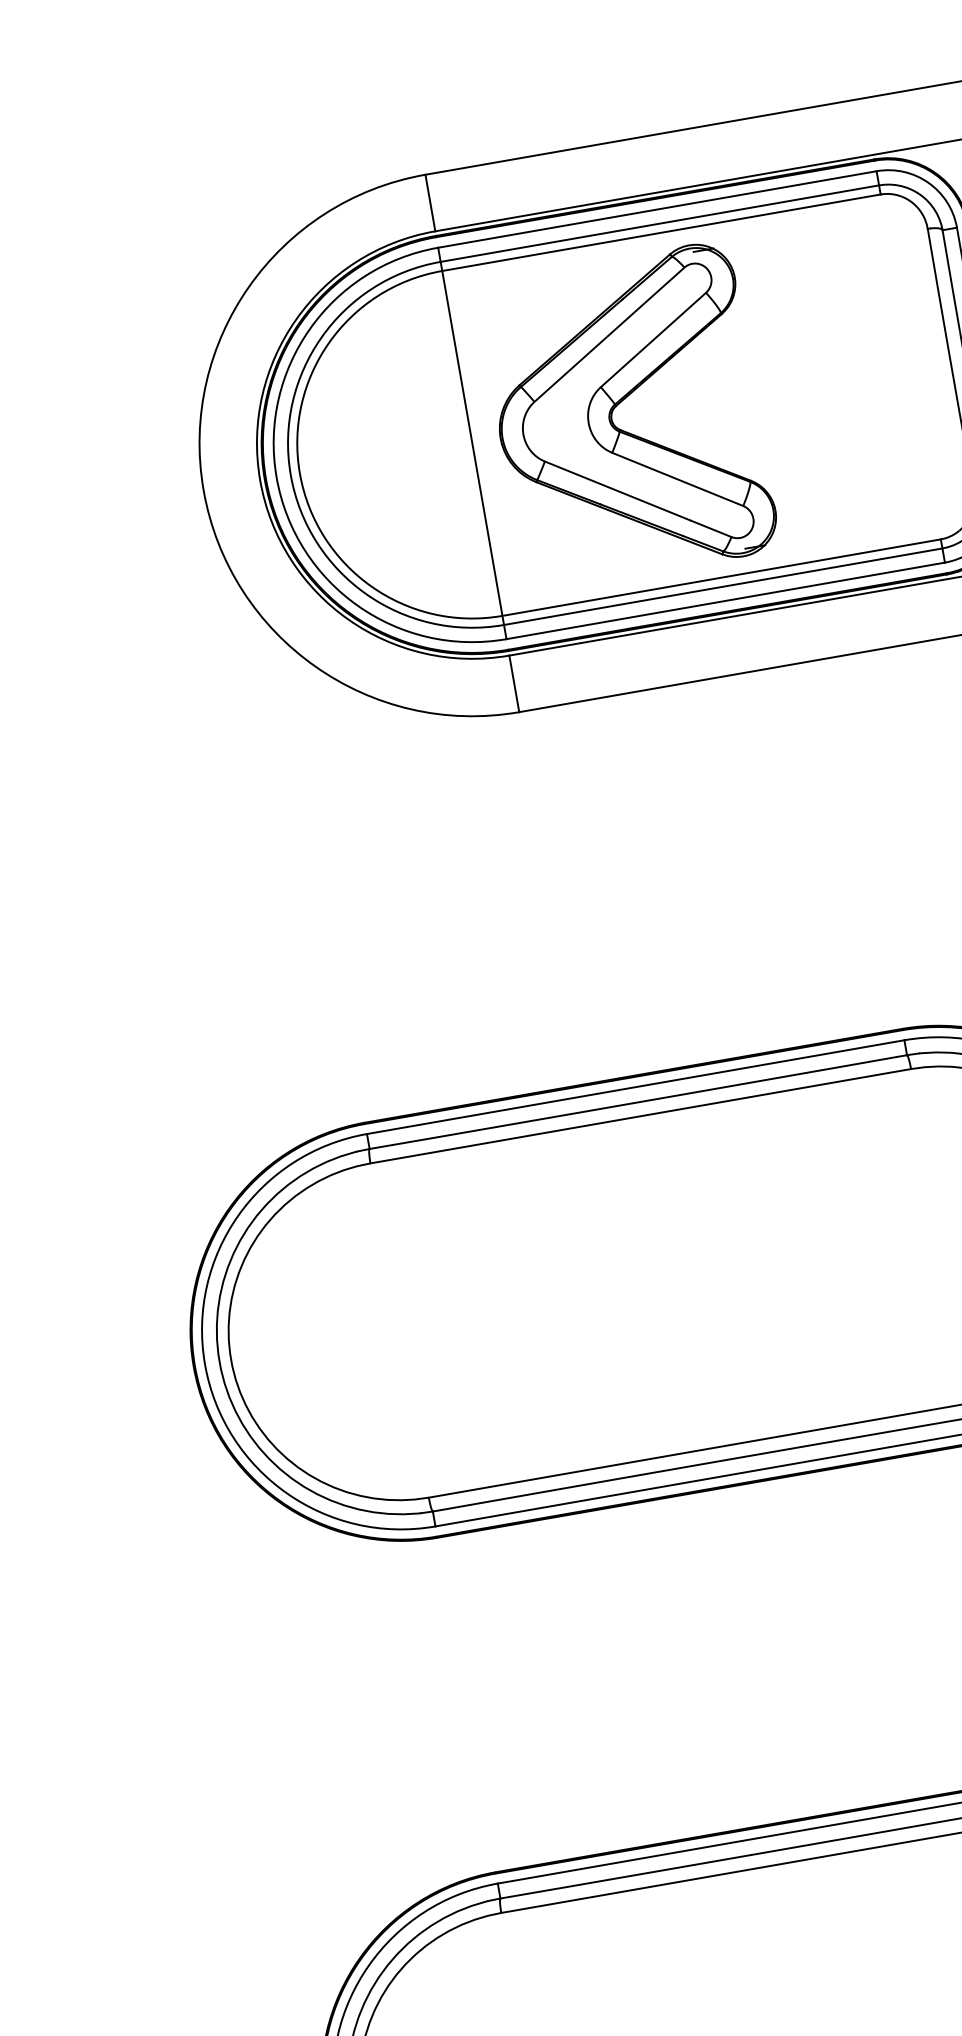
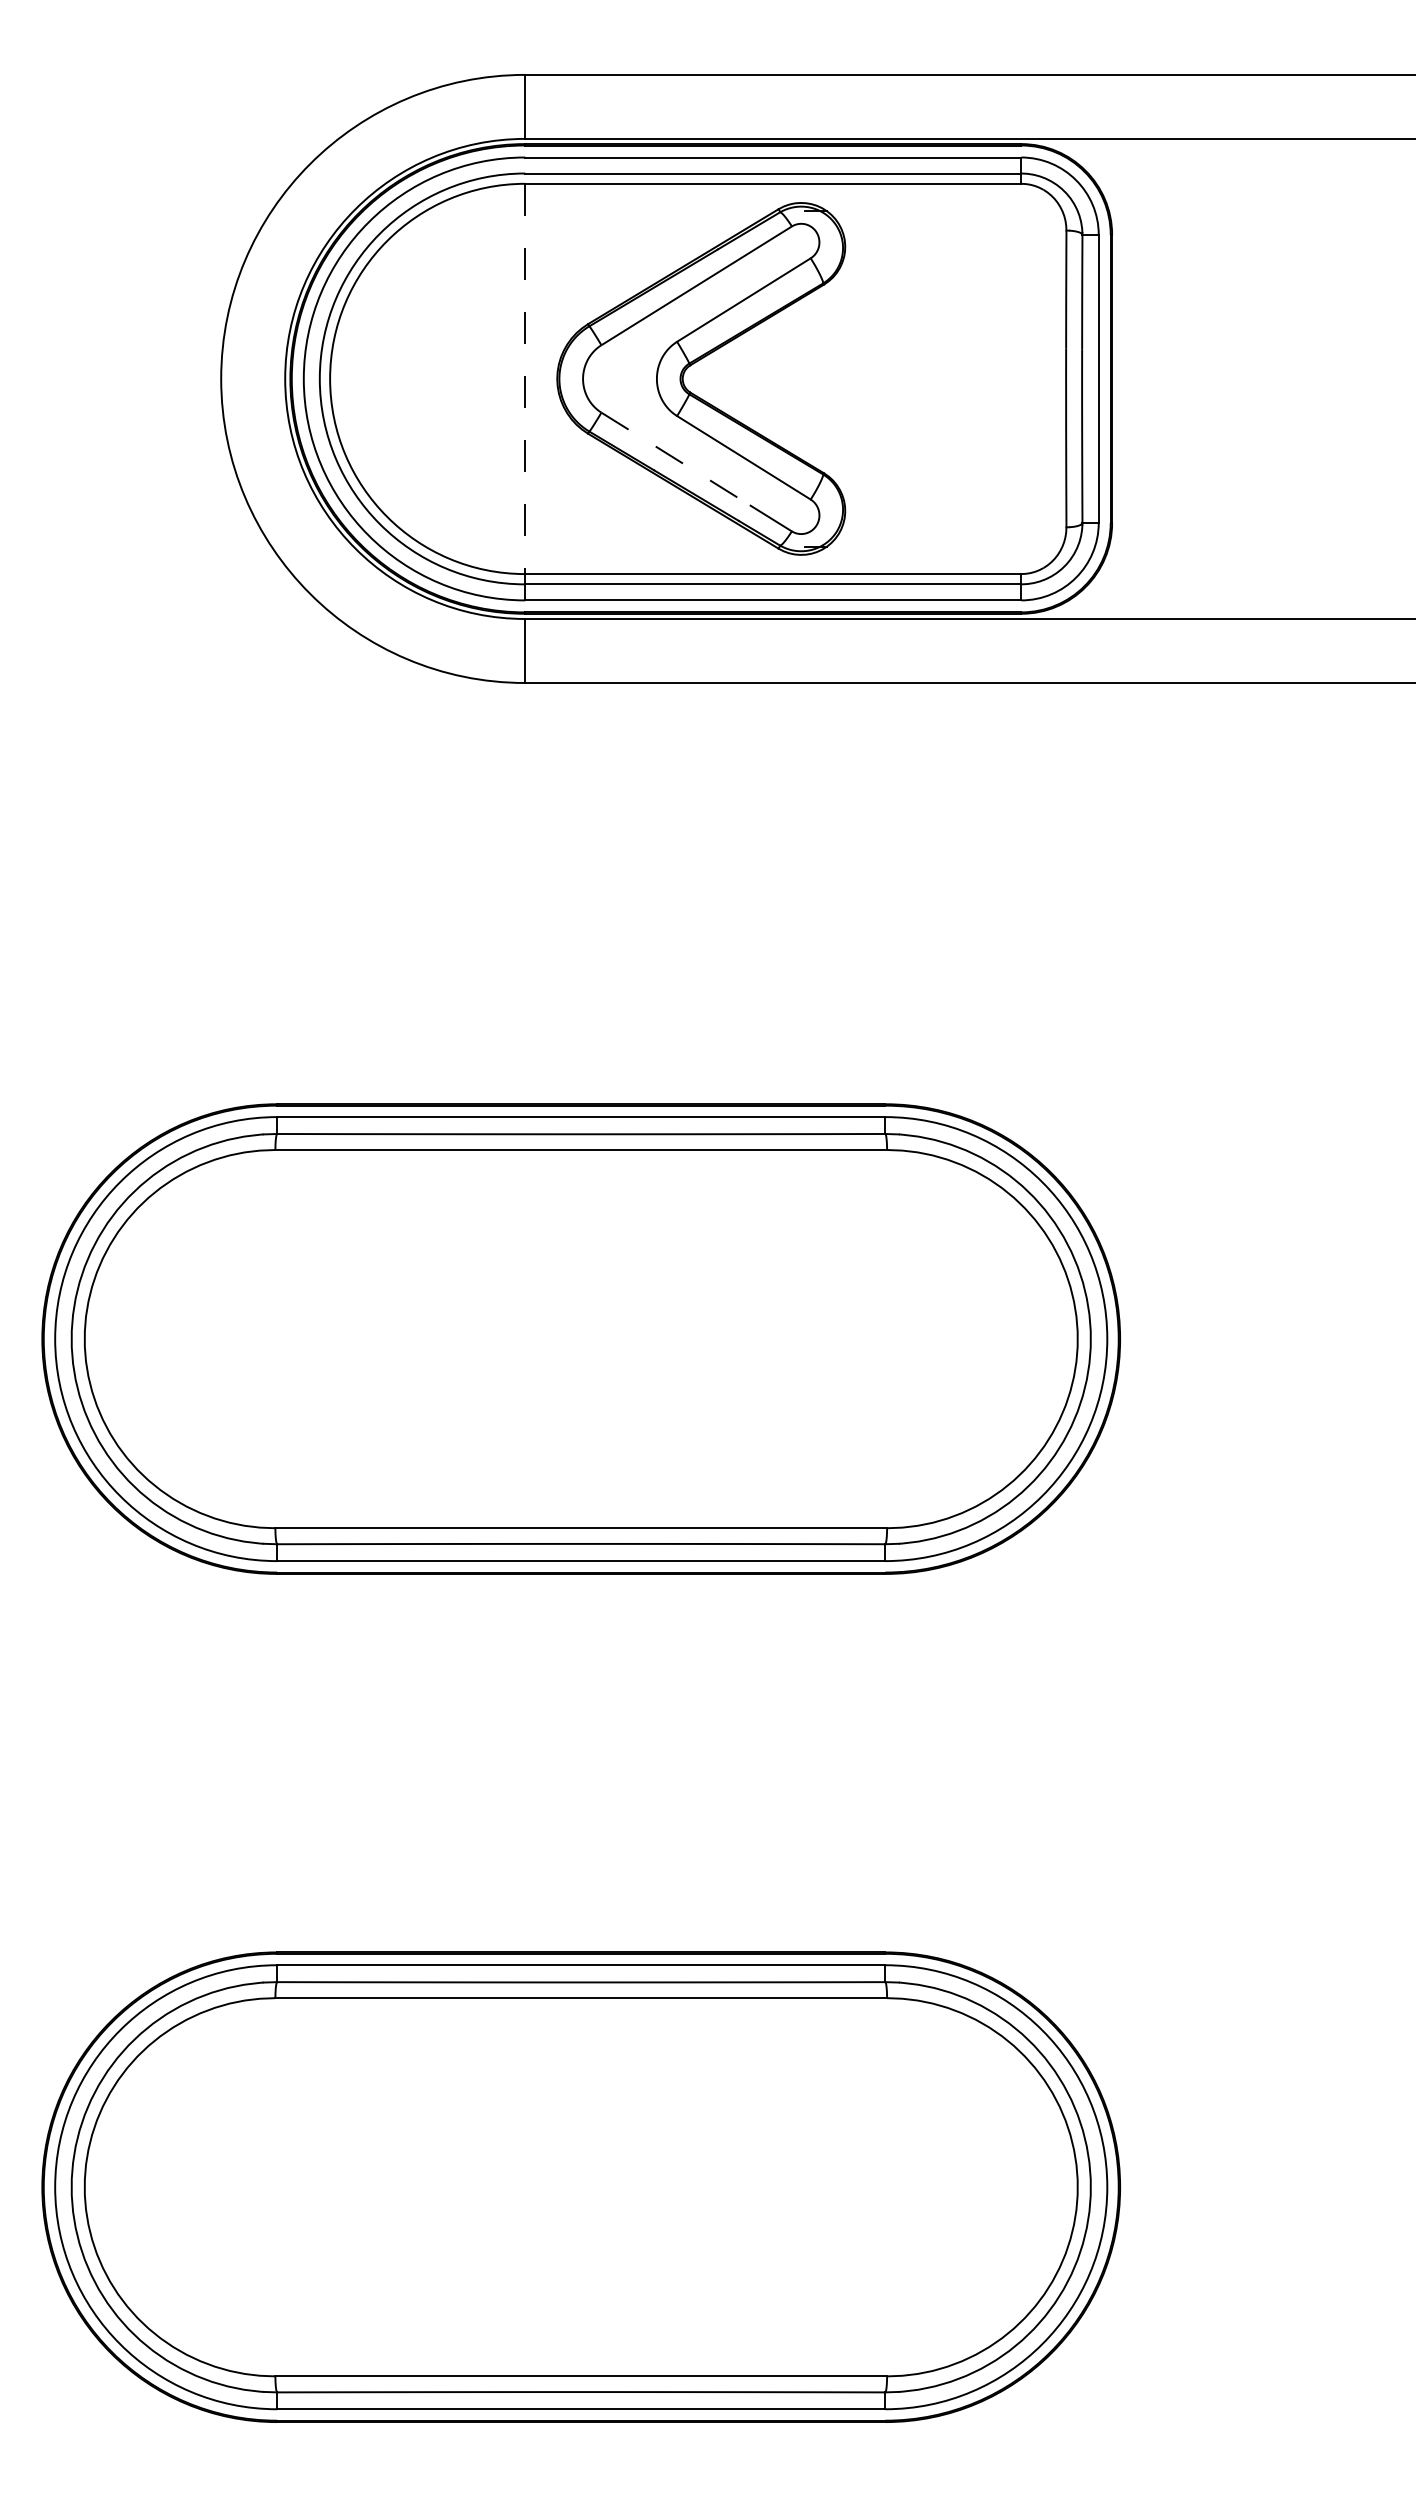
line: (472, 443) -> (525, 378), solid -> dashed
line: (618, 491) -> (676, 459), solid -> dashed

